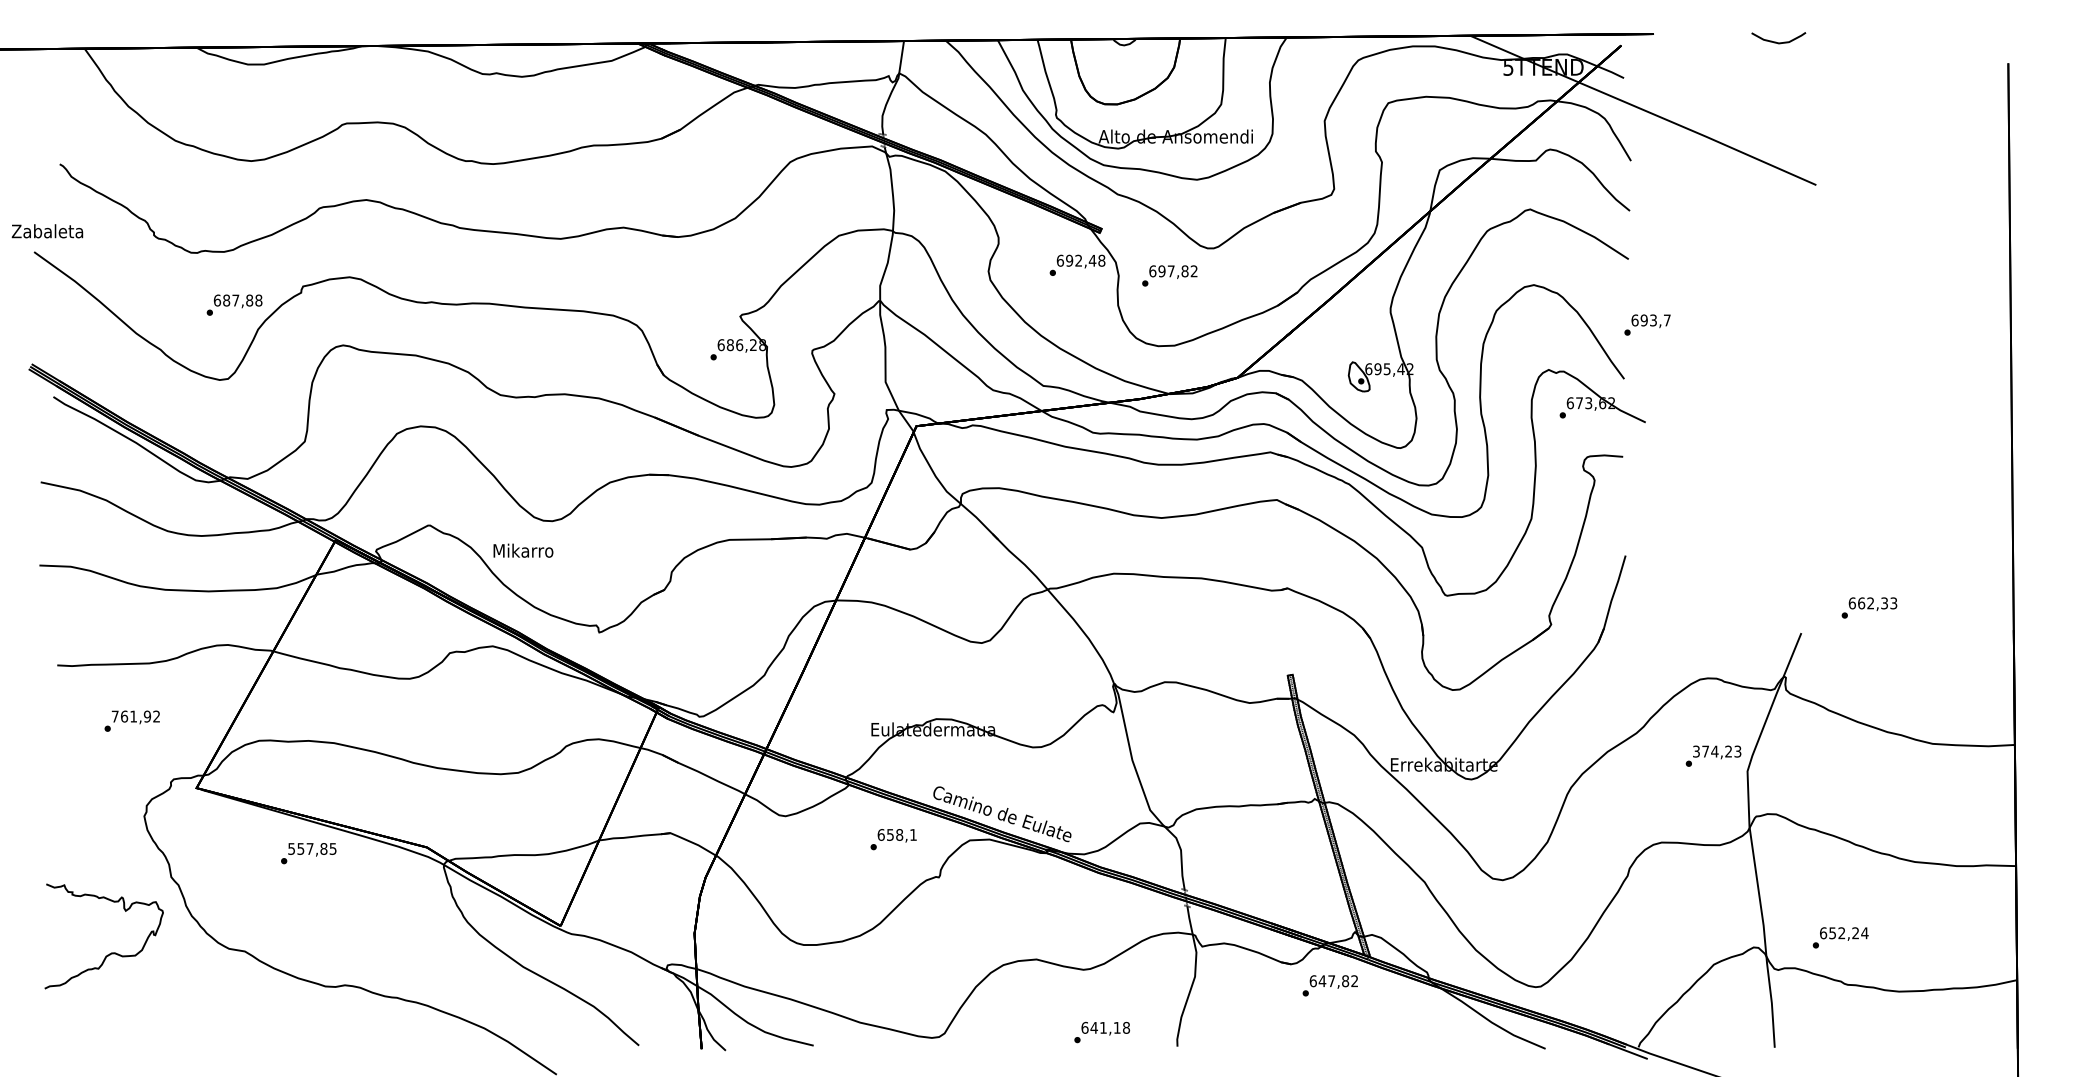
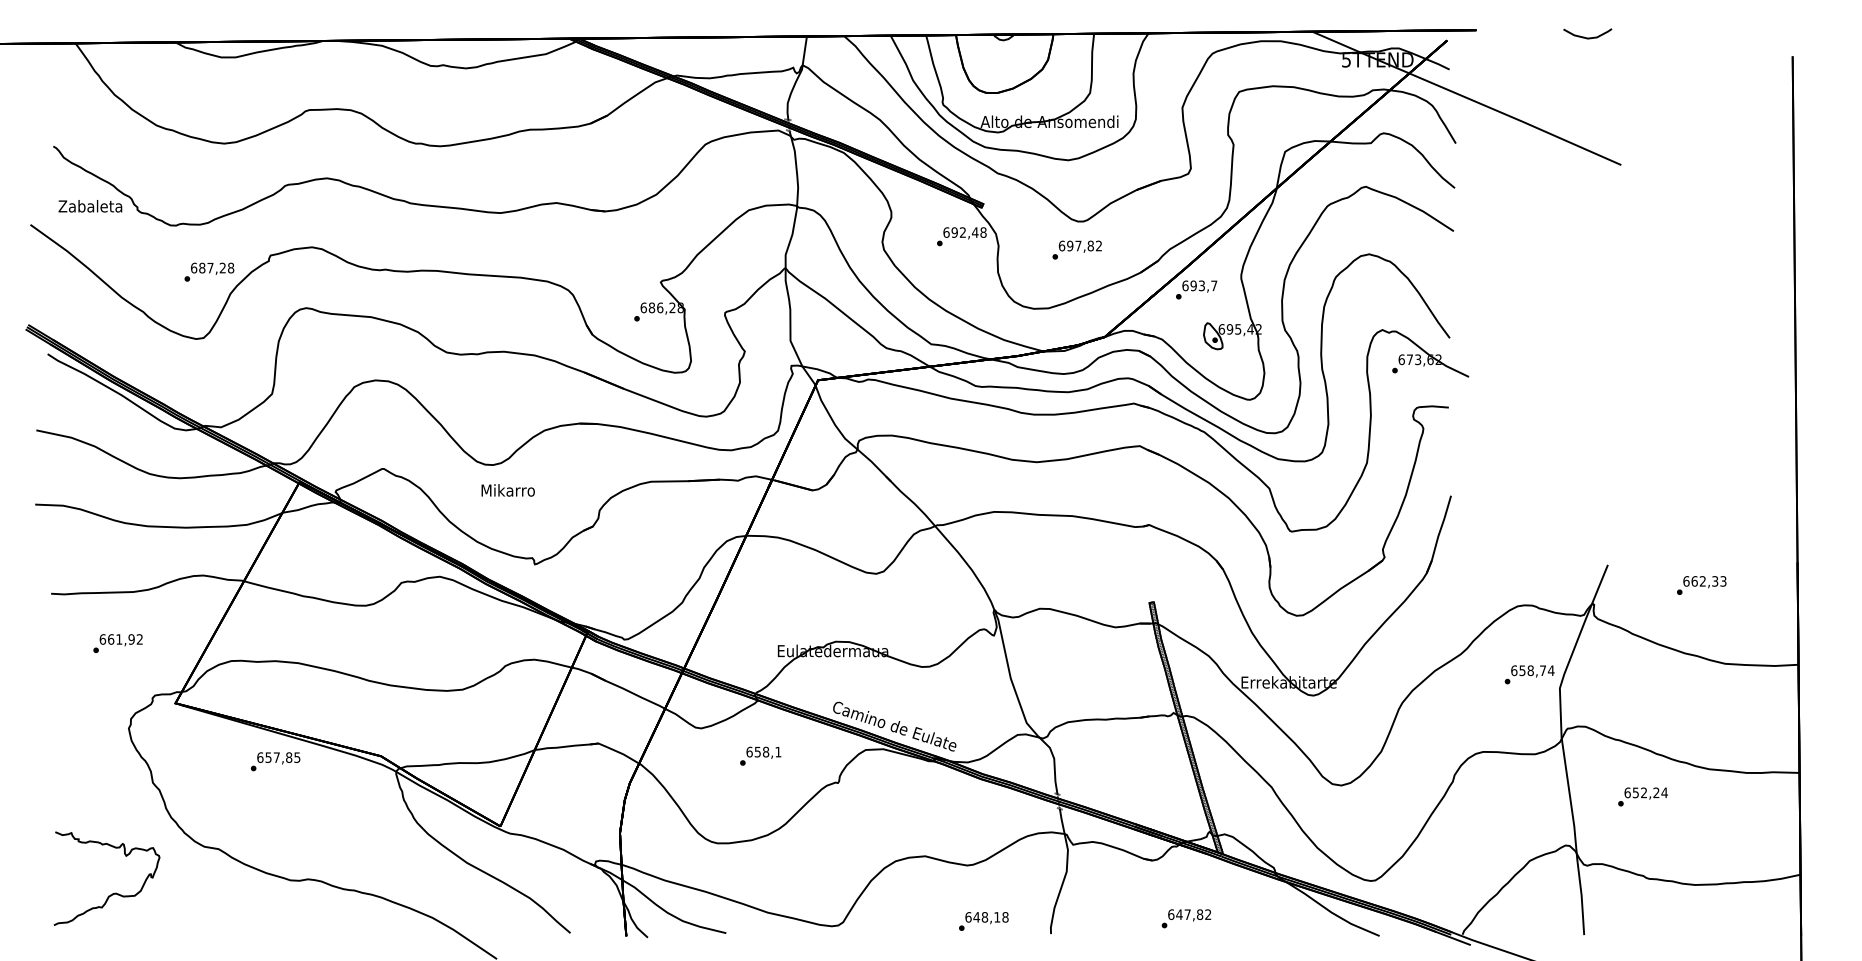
text: (47, 231) -> (90, 206), moved
text: (1169, 275) -> (1076, 249), moved
text: (249, 299) -> (222, 267), 687,88 -> 687,28
text: (1647, 324) -> (1196, 289), moved
text: (522, 550) -> (507, 490), moved
text: (1869, 607) -> (1701, 585), moved
text: (114, 716) -> (102, 639), 761,92 -> 661,92
text: (1716, 751) -> (1532, 670), 374,23 -> 658,74
text: (893, 838) -> (760, 755), moved
text: (291, 848) -> (260, 757), 557,85 -> 657,85
text: (1840, 937) -> (1642, 796), moved
part: (112, 951) -> (114, 892), moved
text: (1330, 985) -> (1186, 918), moved
text: (1102, 1028) -> (984, 917), 641,18 -> 648,18

